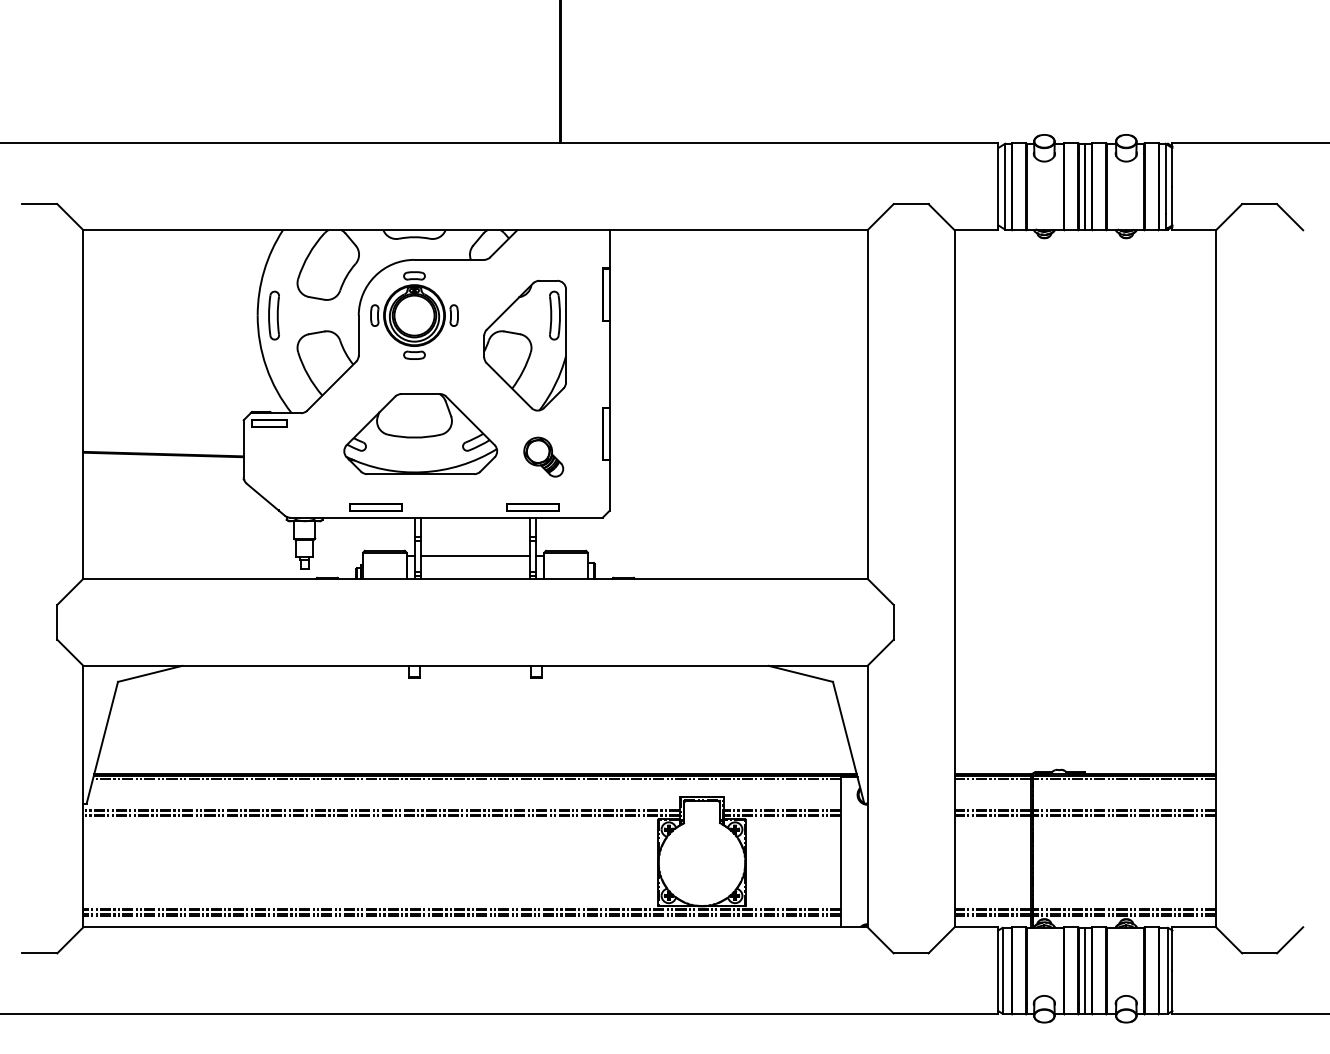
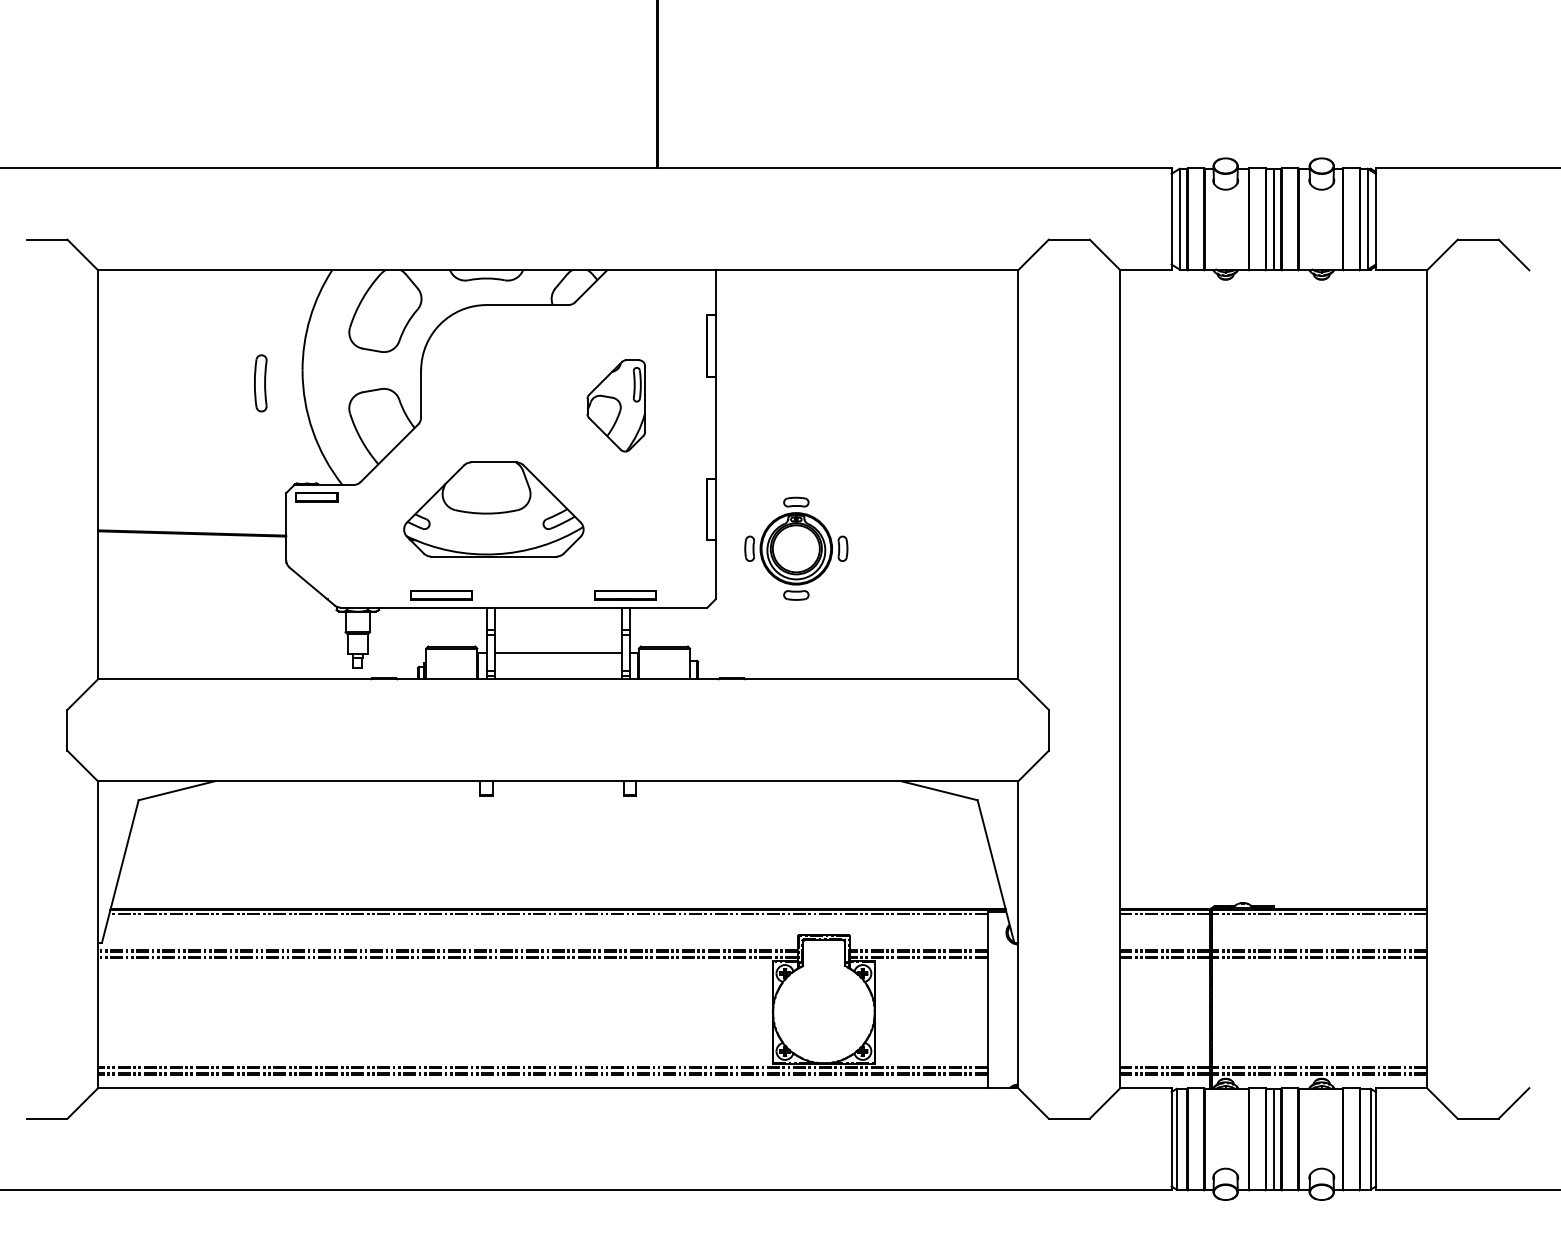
part: (273, 315) -> (260, 383), moved
part: (414, 315) -> (796, 548), moved
part: (524, 345) -> (615, 405), size x0.6
part: (543, 456) -> (637, 535), removed

